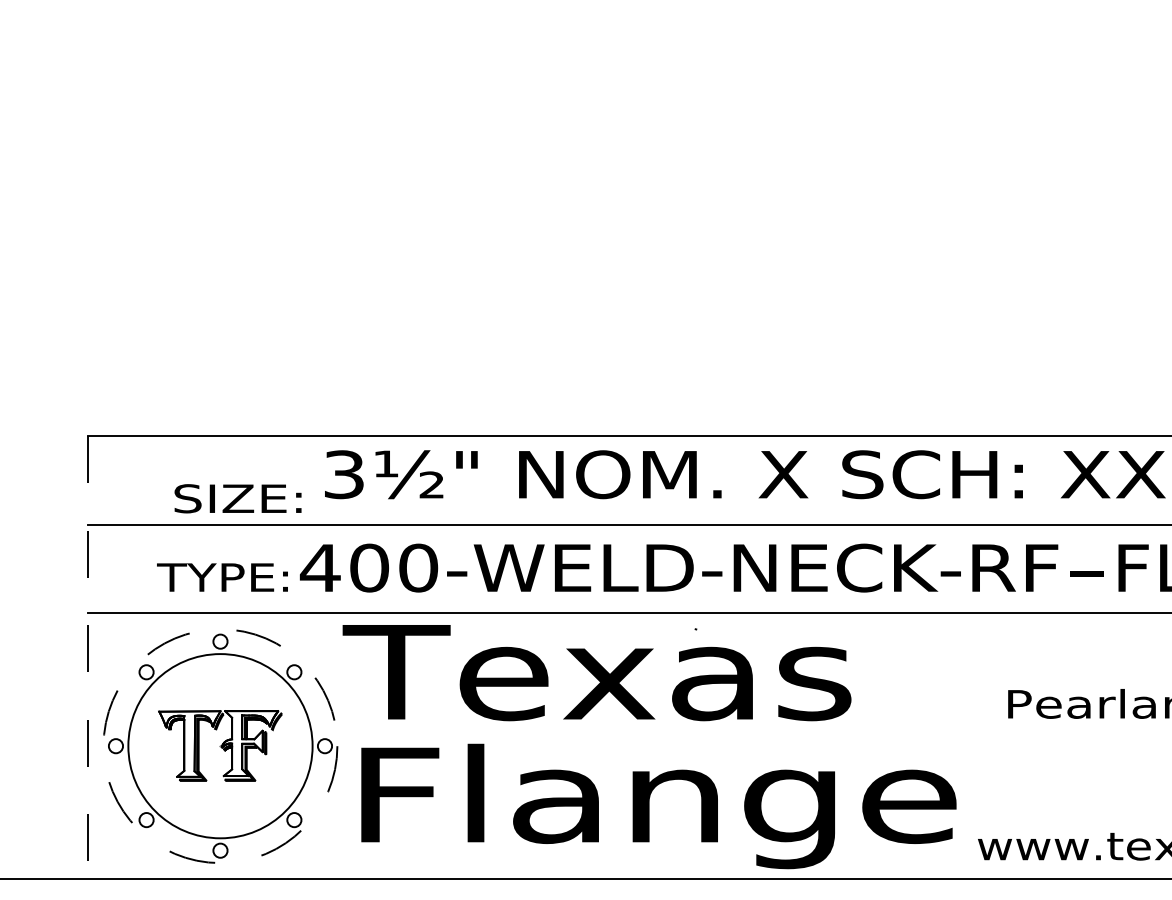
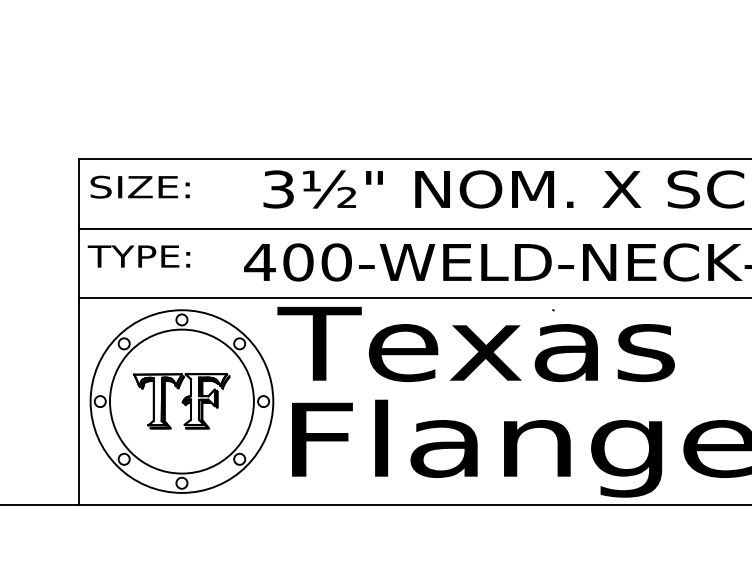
text: (237, 498) -> (139, 186), moved
text: (222, 577) -> (139, 256), moved
line: (88, 658) -> (78, 333), dashed -> solid
circle: (220, 746) -> (181, 401), dashed -> solid

